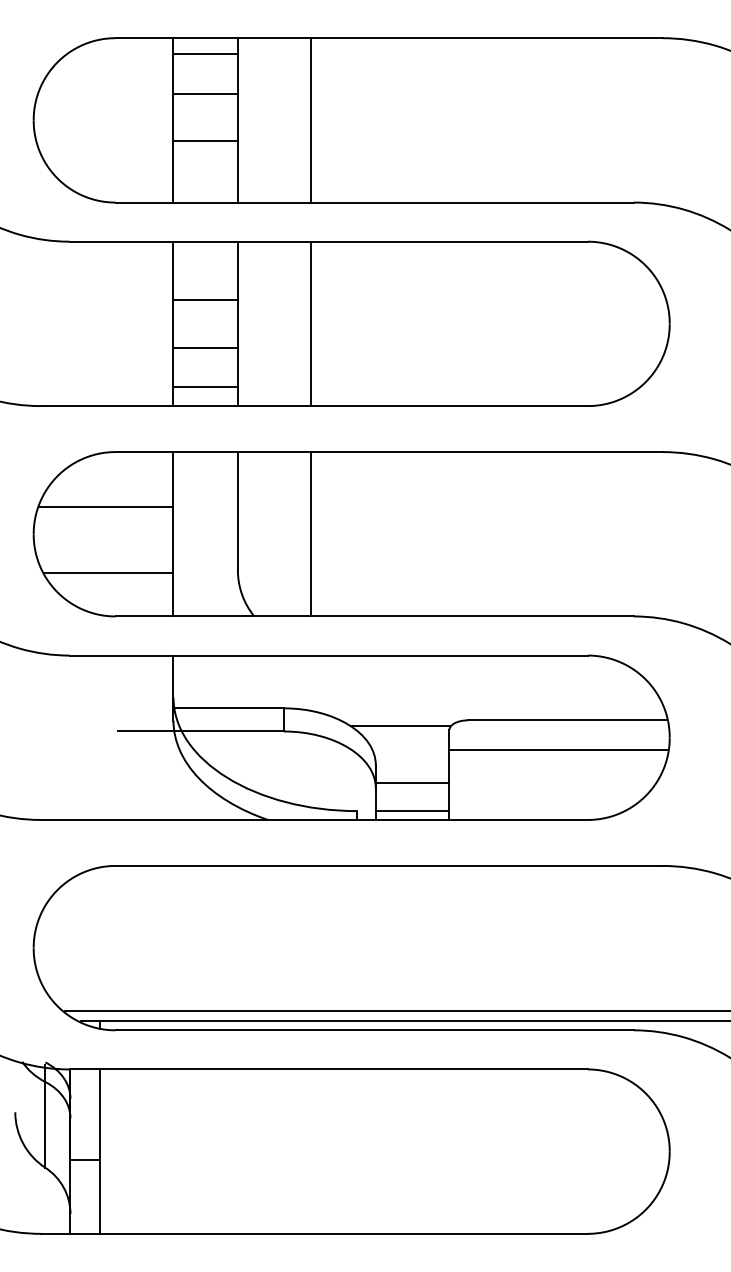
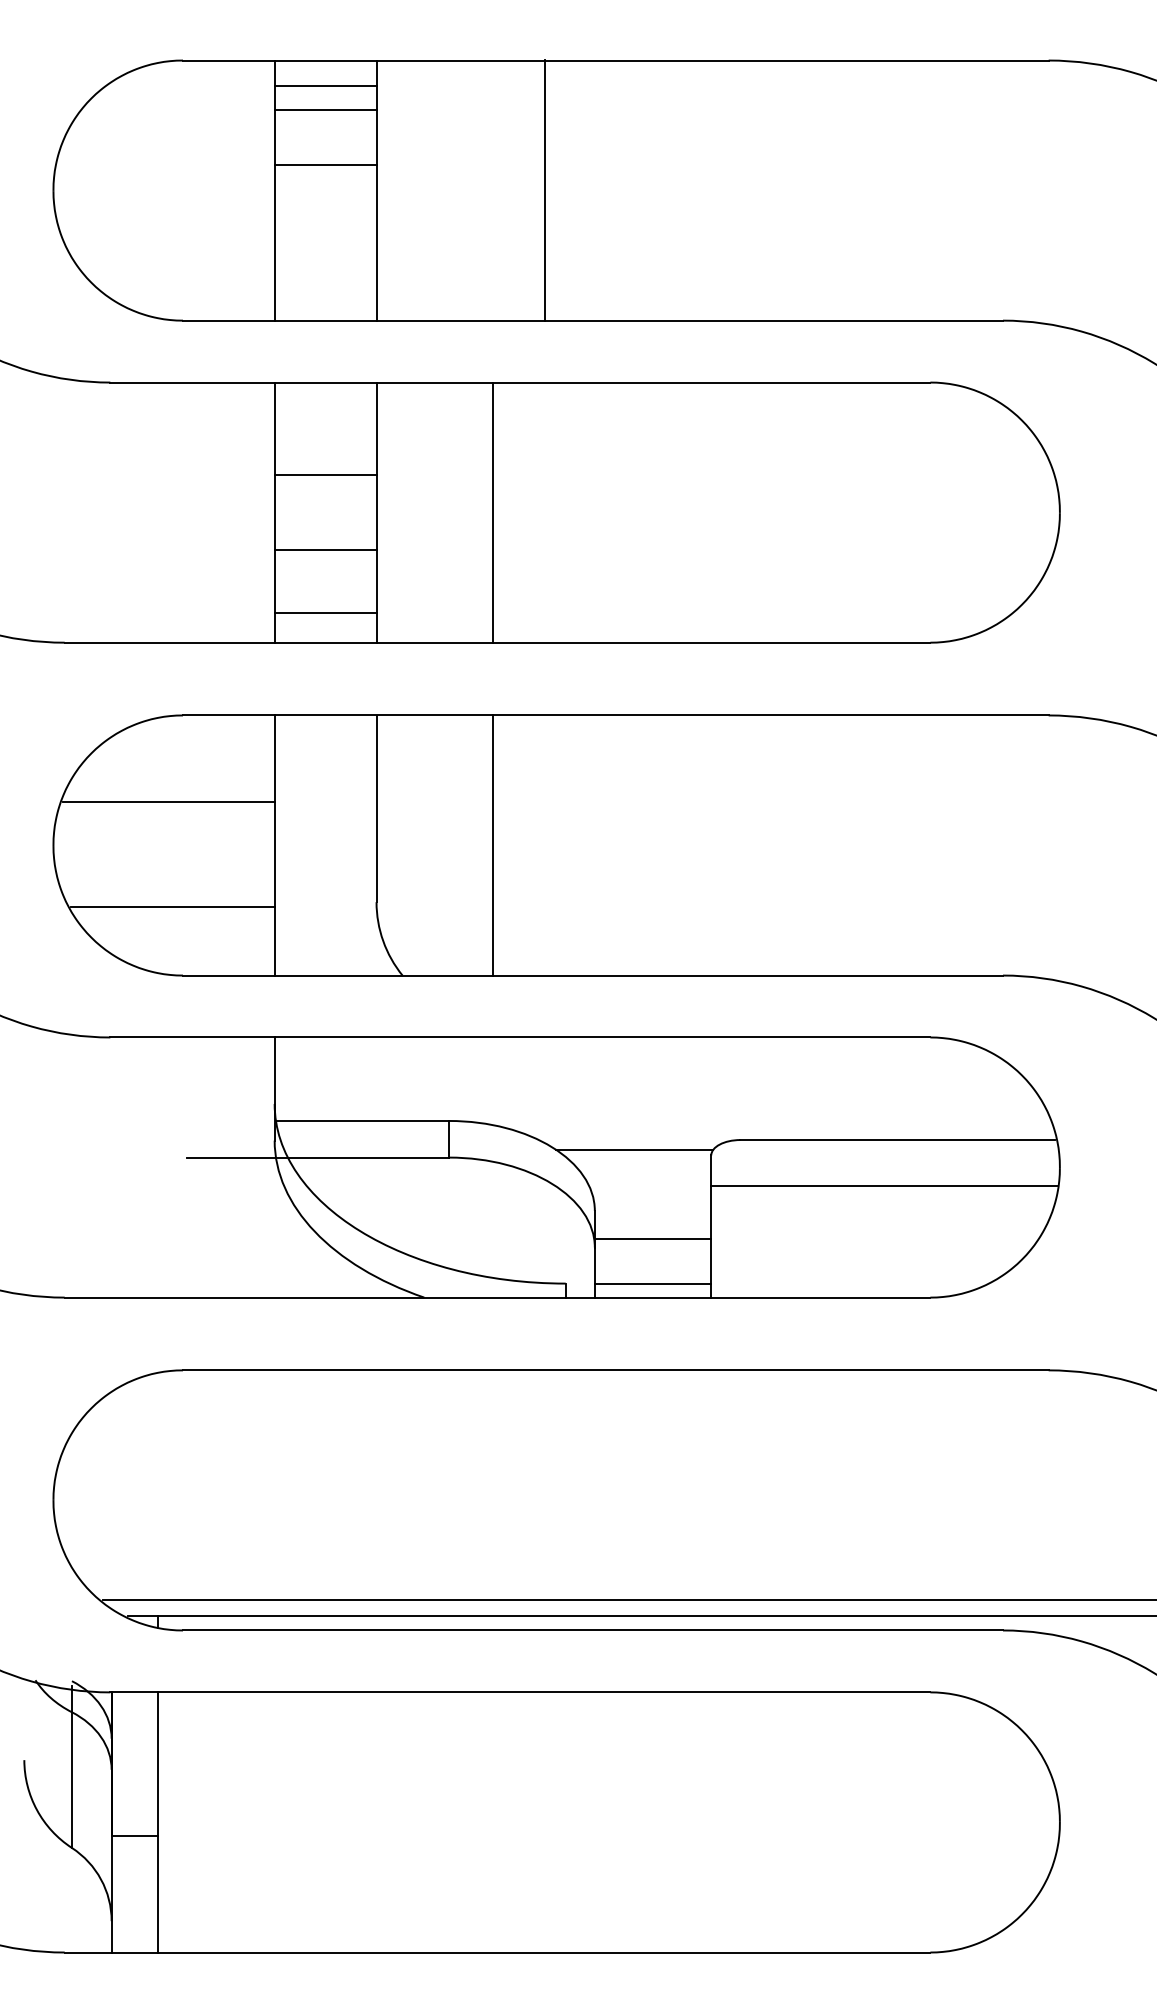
line: (205, 93) -> (325, 110), moved
line: (311, 120) -> (545, 190), moved
line: (205, 141) -> (325, 165), moved

